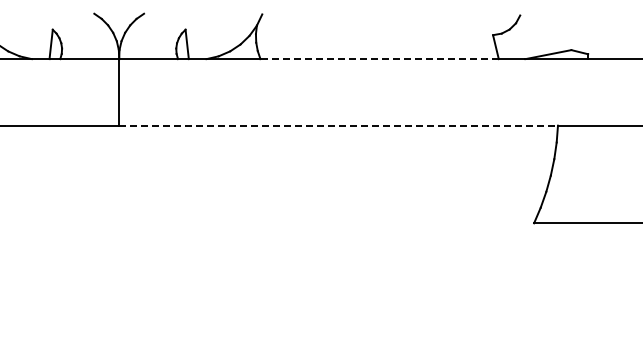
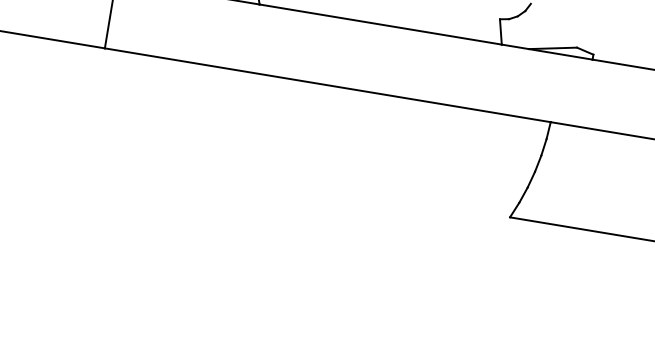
line: (379, 59) -> (380, 24), dashed -> solid
line: (339, 125) -> (328, 85), dashed -> solid

